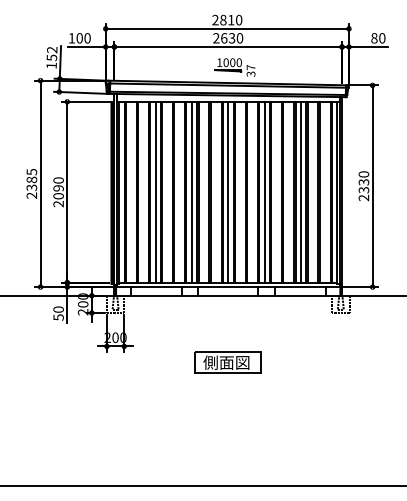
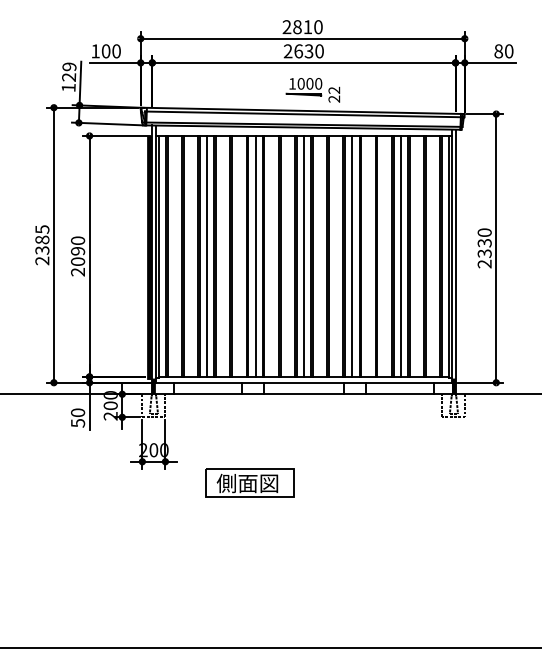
text: (52, 53) -> (69, 71), 152 -> 129
text: (251, 70) -> (334, 94), 37 -> 22
part: (227, 361) -> (249, 482), moved

